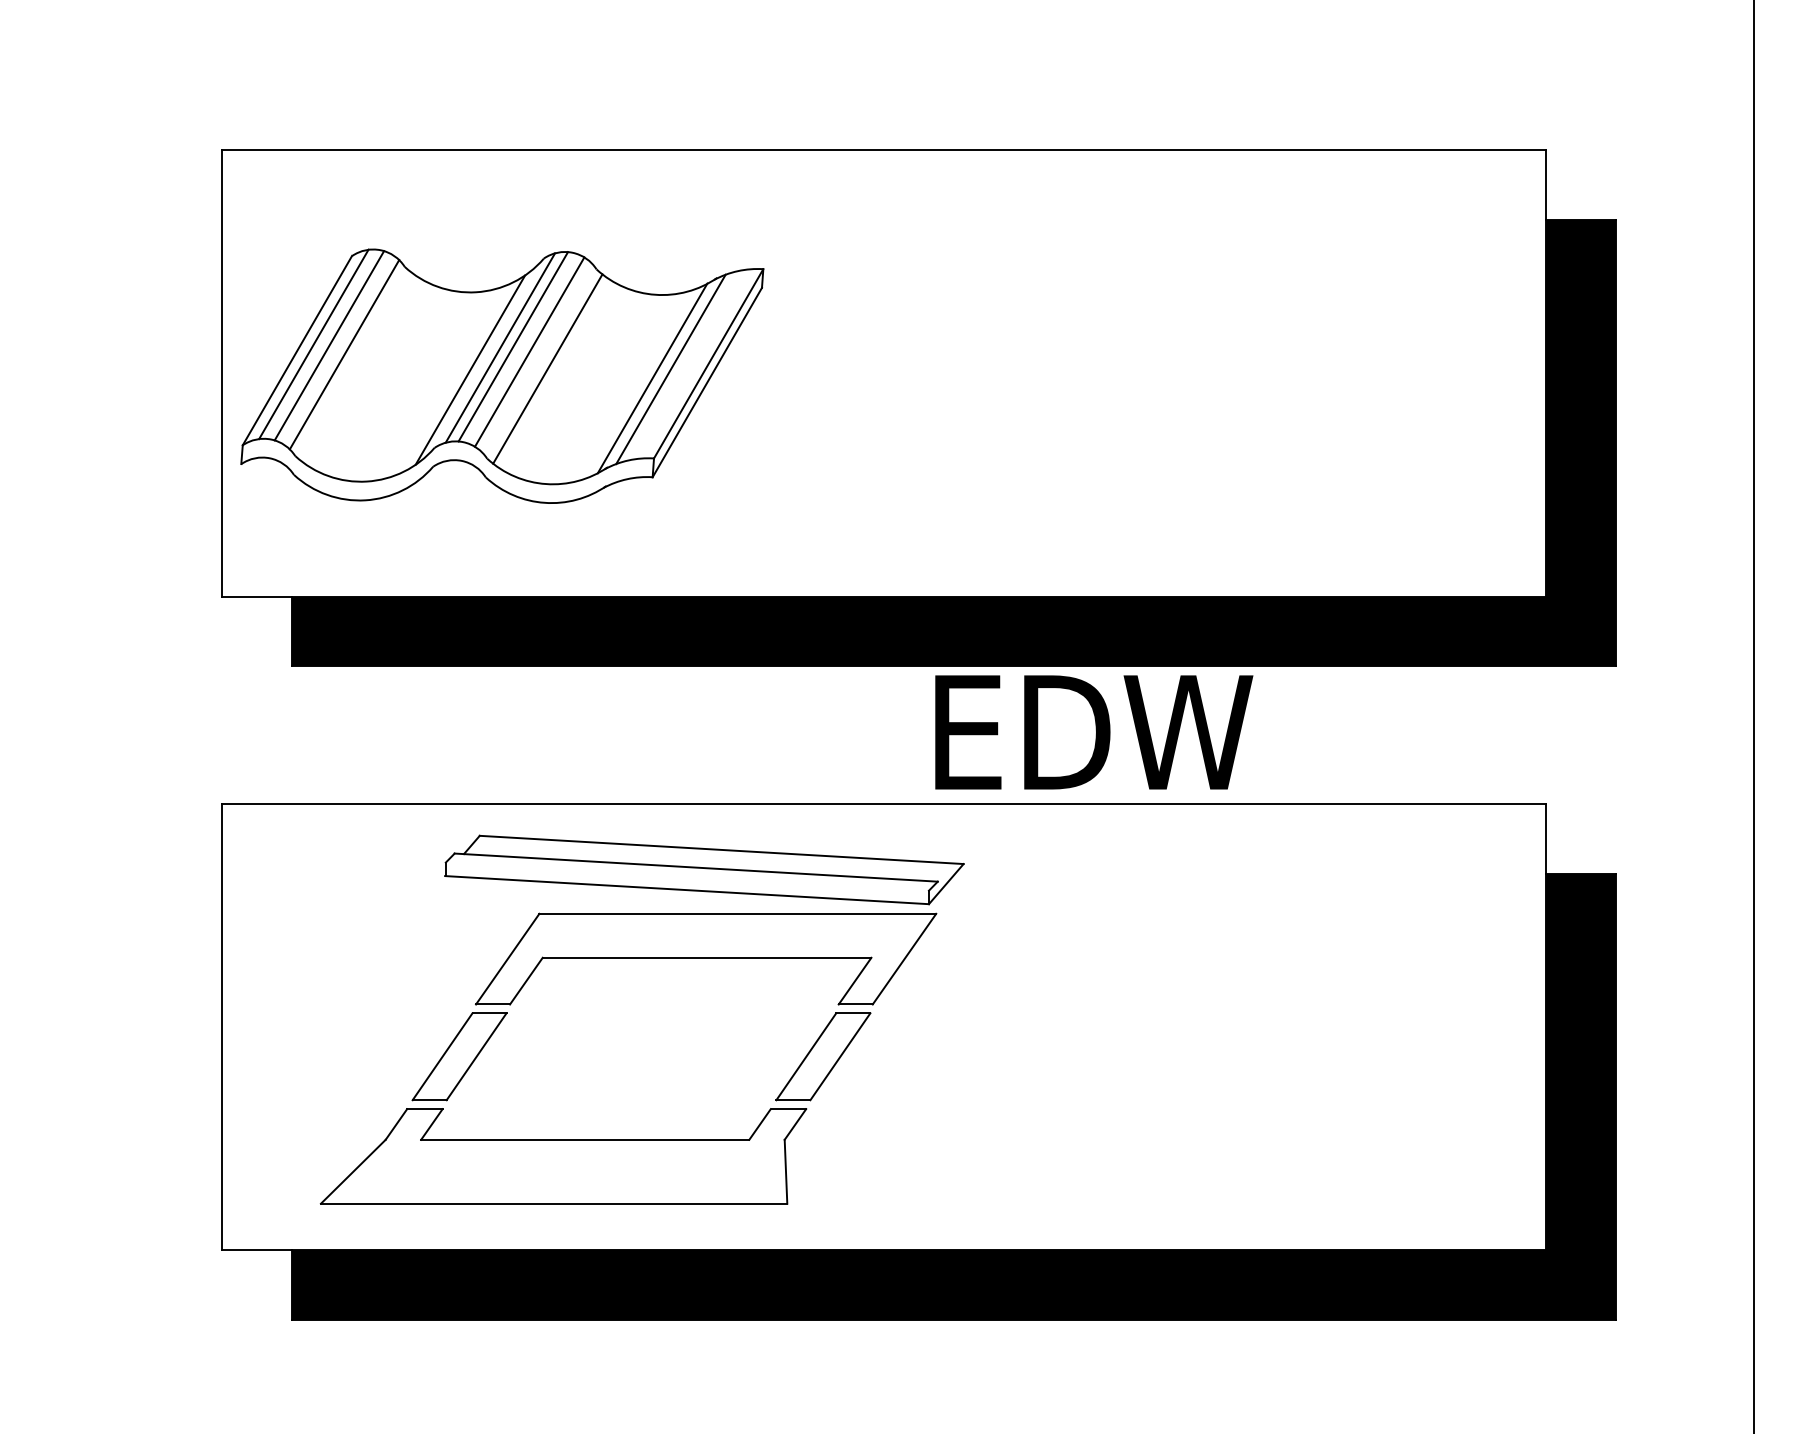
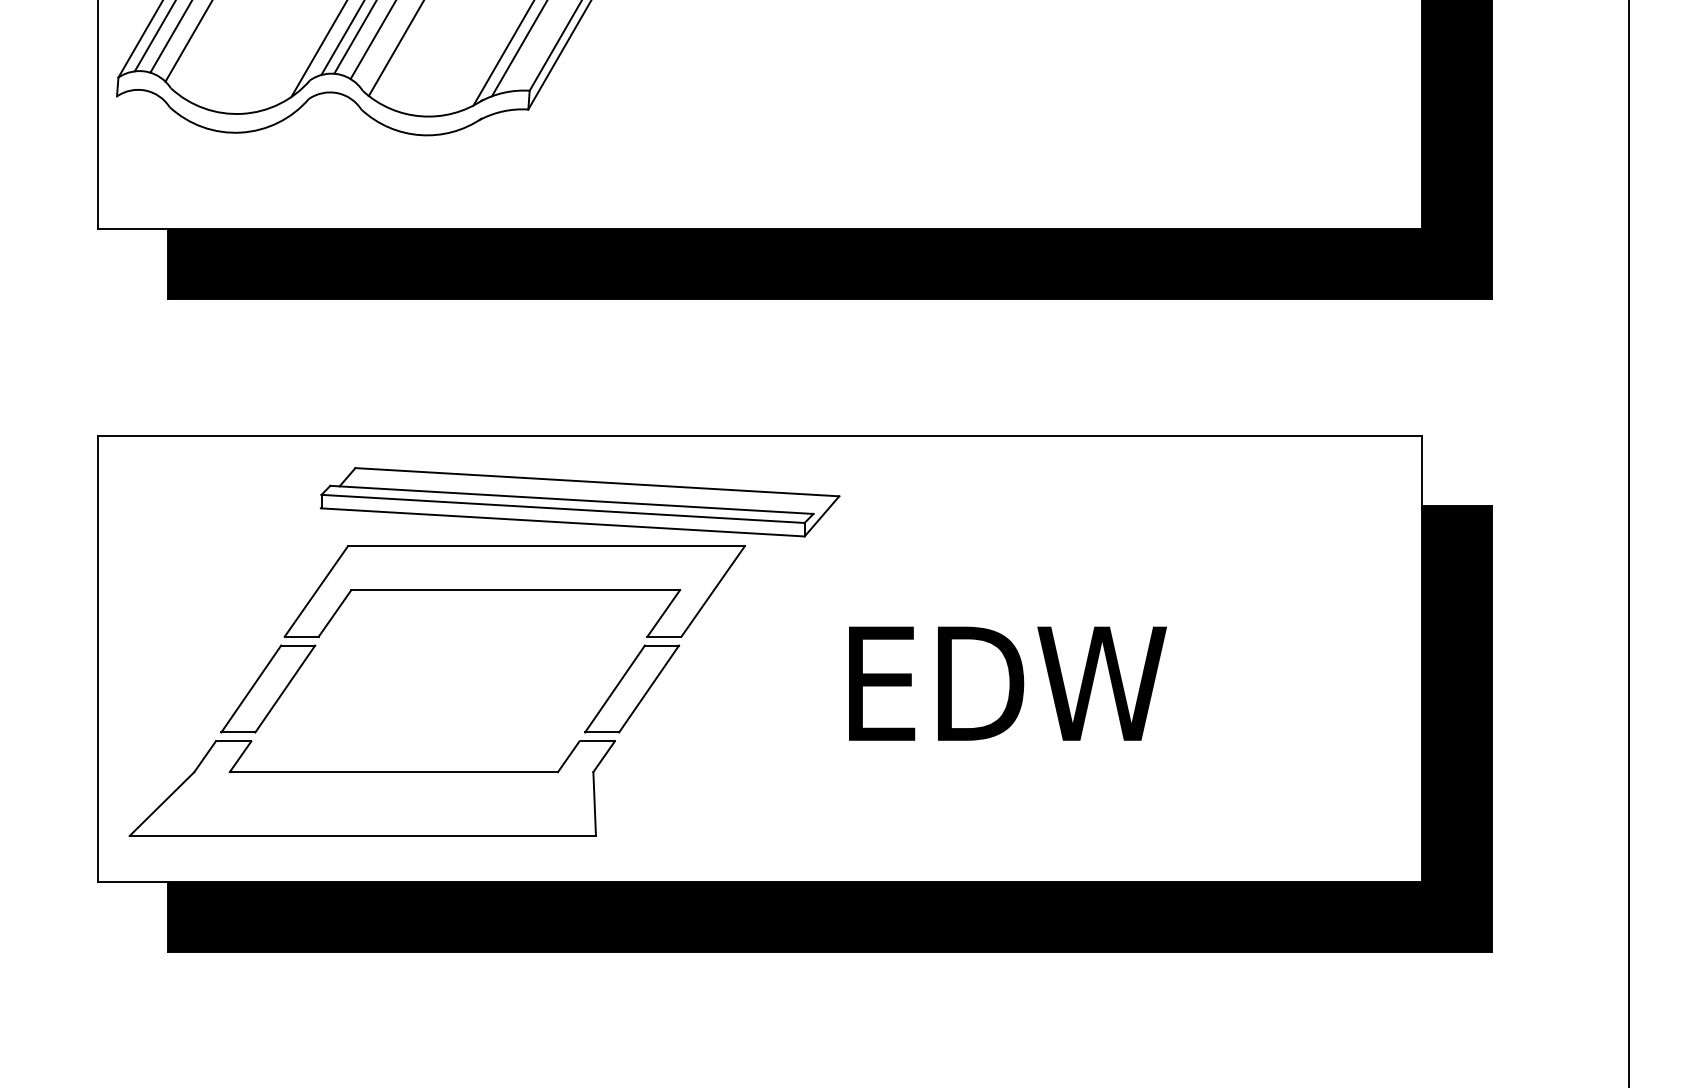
text: (1094, 732) -> (1008, 683), moved
line: (686, 876) -> (562, 508), added
part: (628, 1139) -> (437, 771), moved

